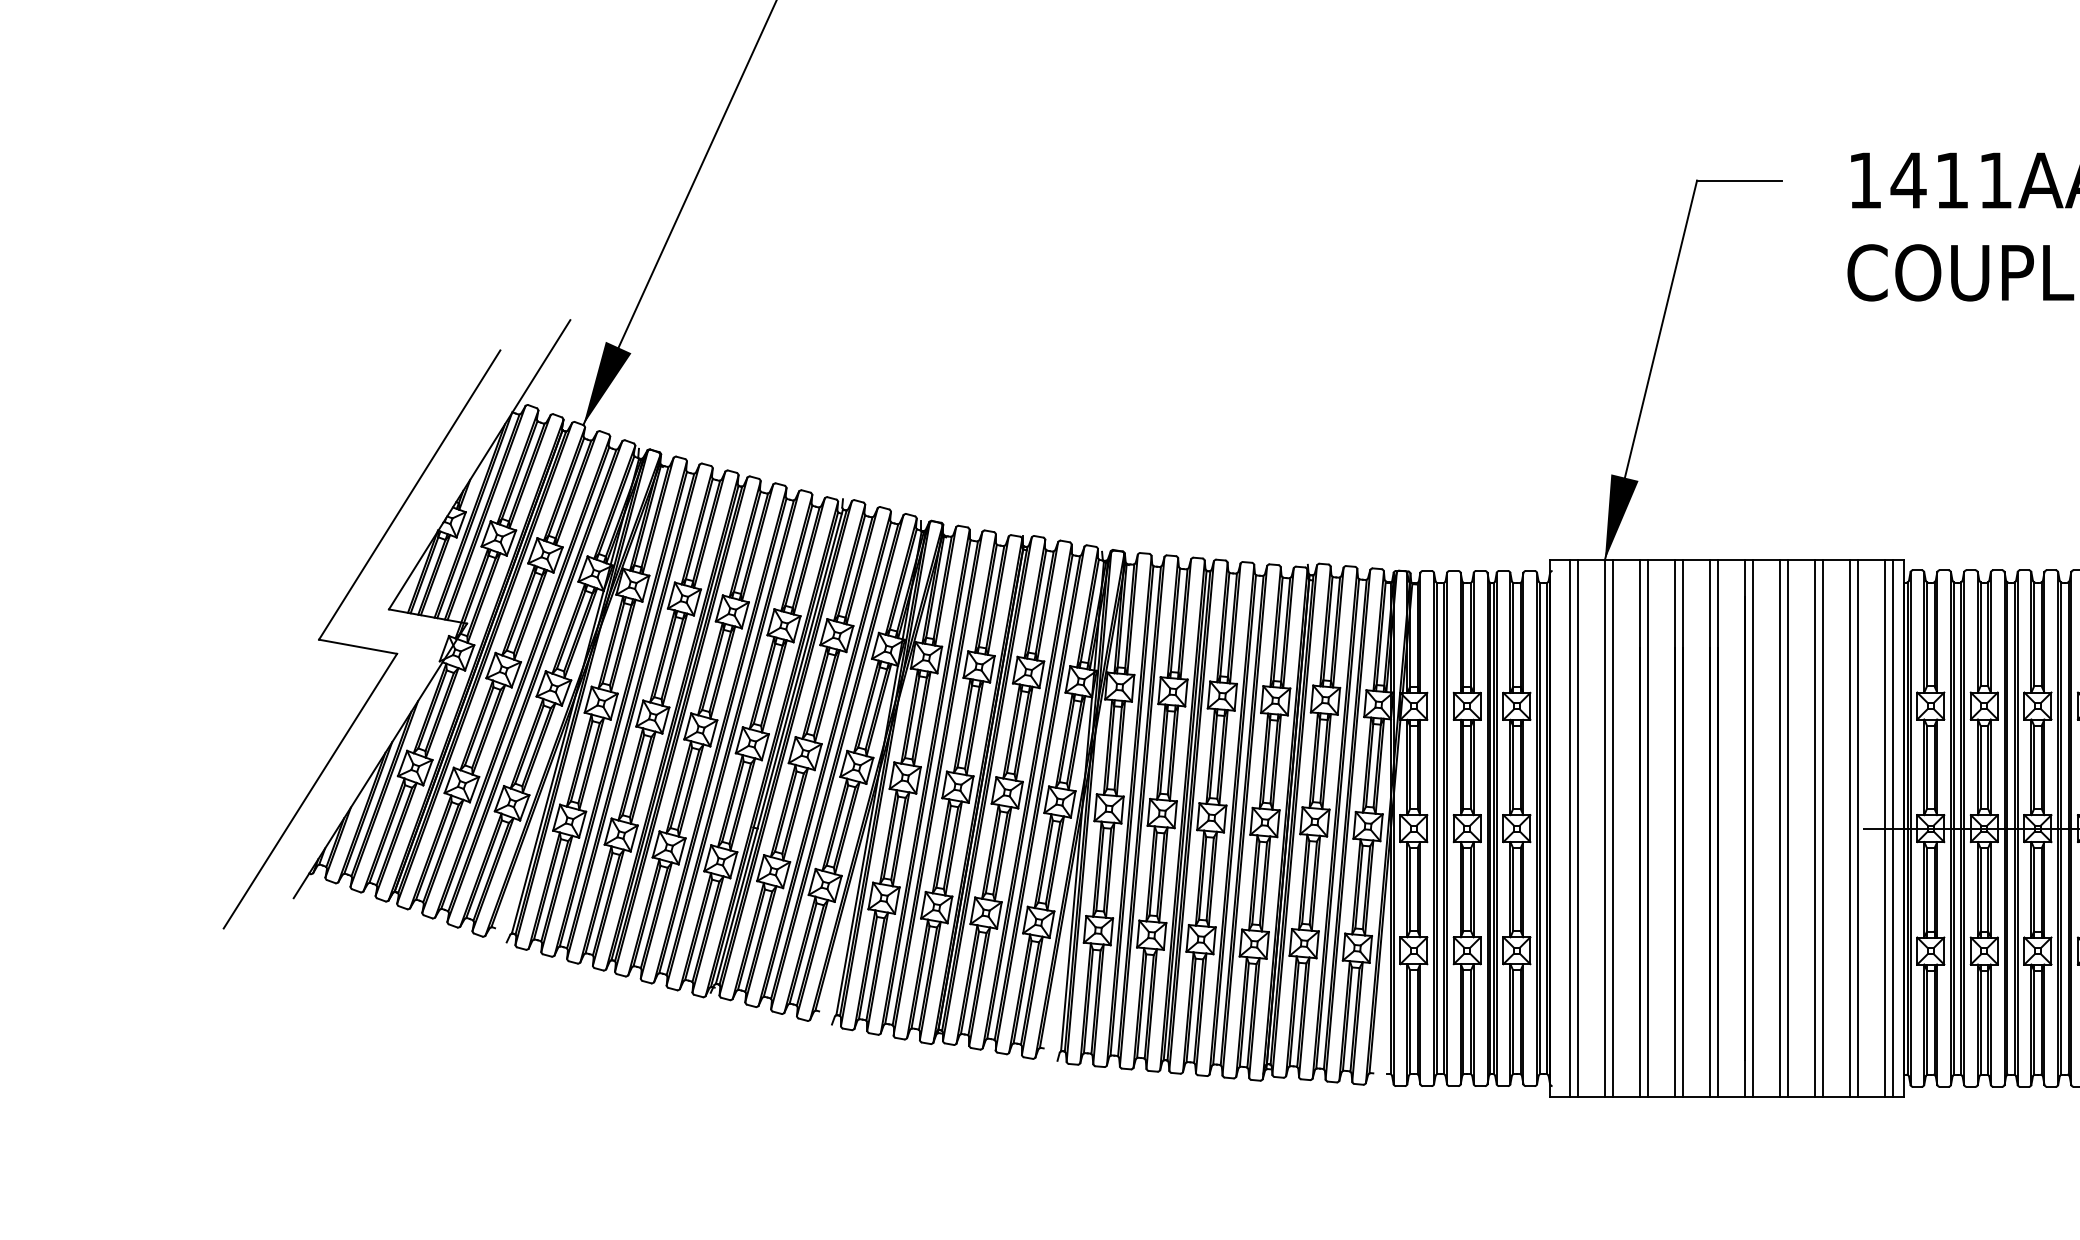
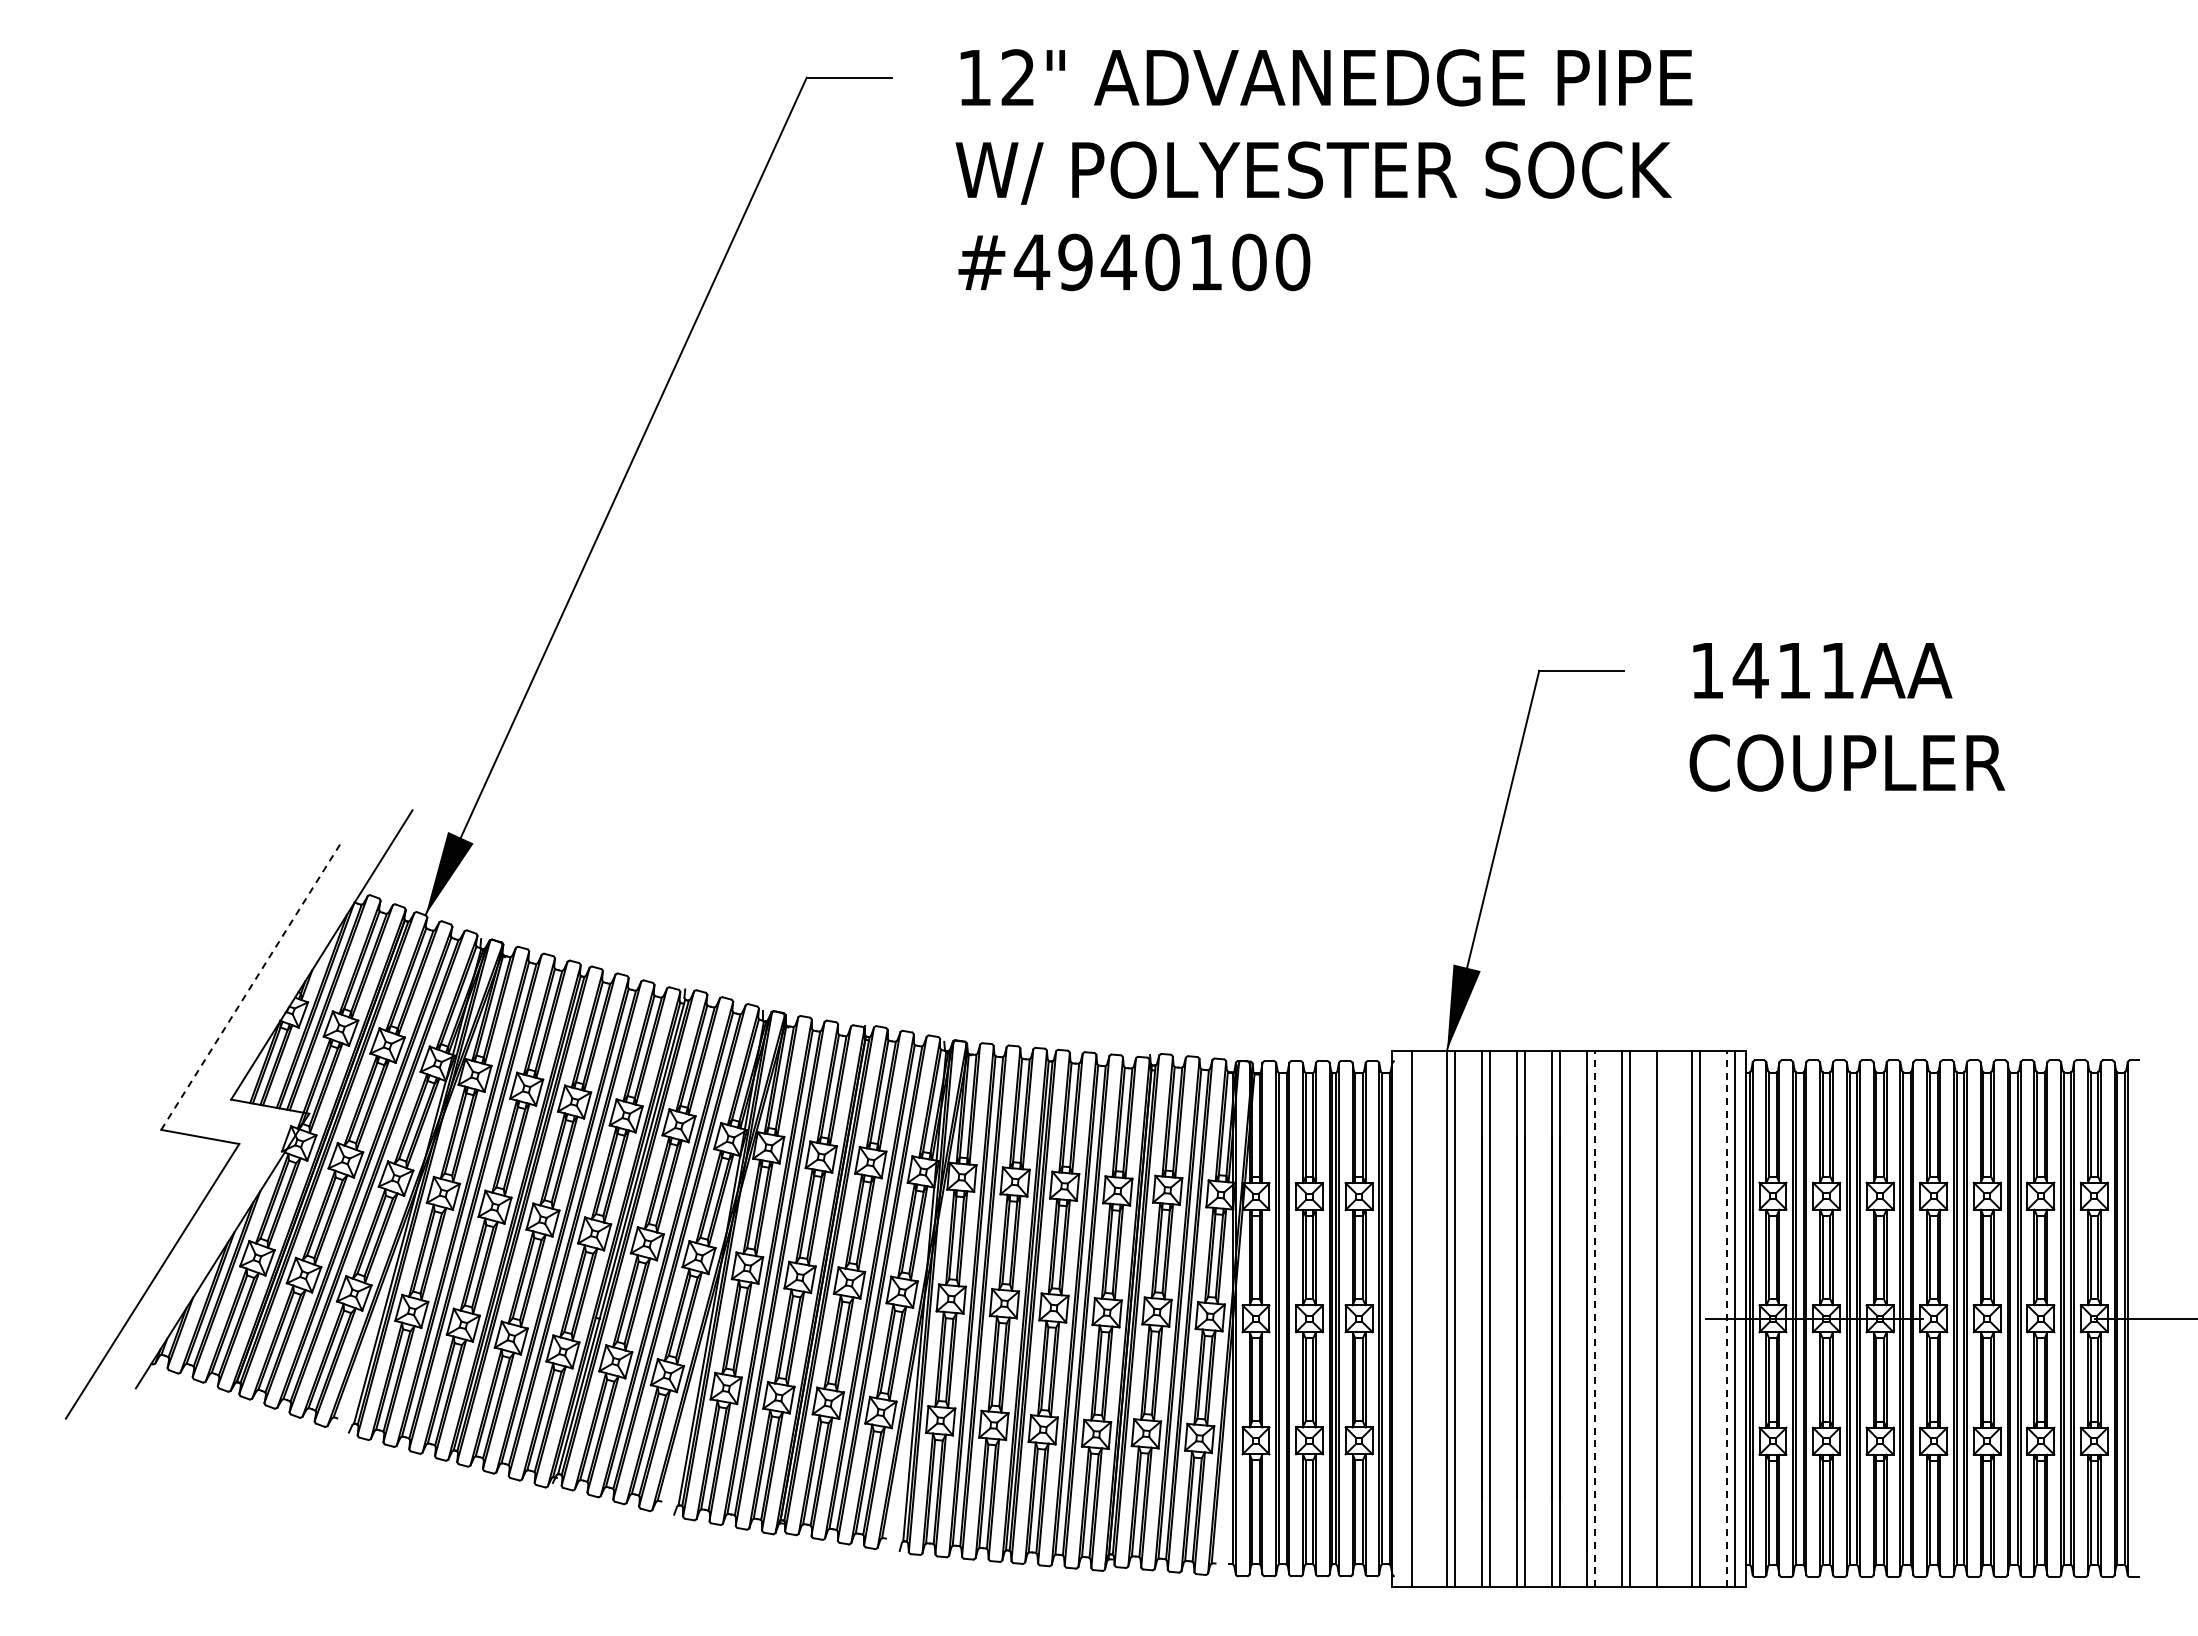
line: (409, 495) -> (251, 985), solid -> dashed
line: (1578, 828) -> (1420, 1318), removed
line: (1753, 828) -> (1595, 1318), solid -> dashed
line: (1823, 828) -> (1665, 1318), removed
line: (1884, 828) -> (1726, 1318), solid -> dashed

